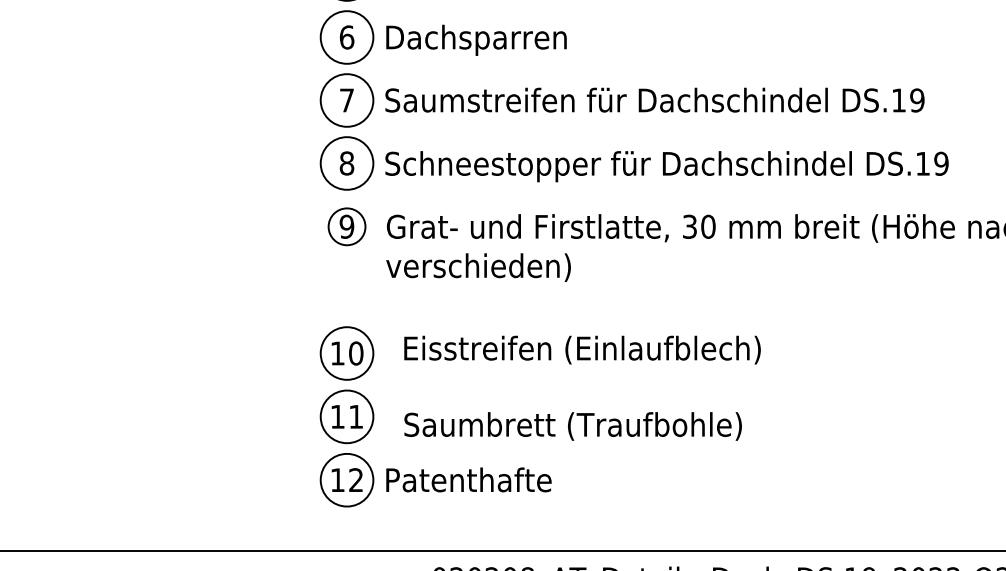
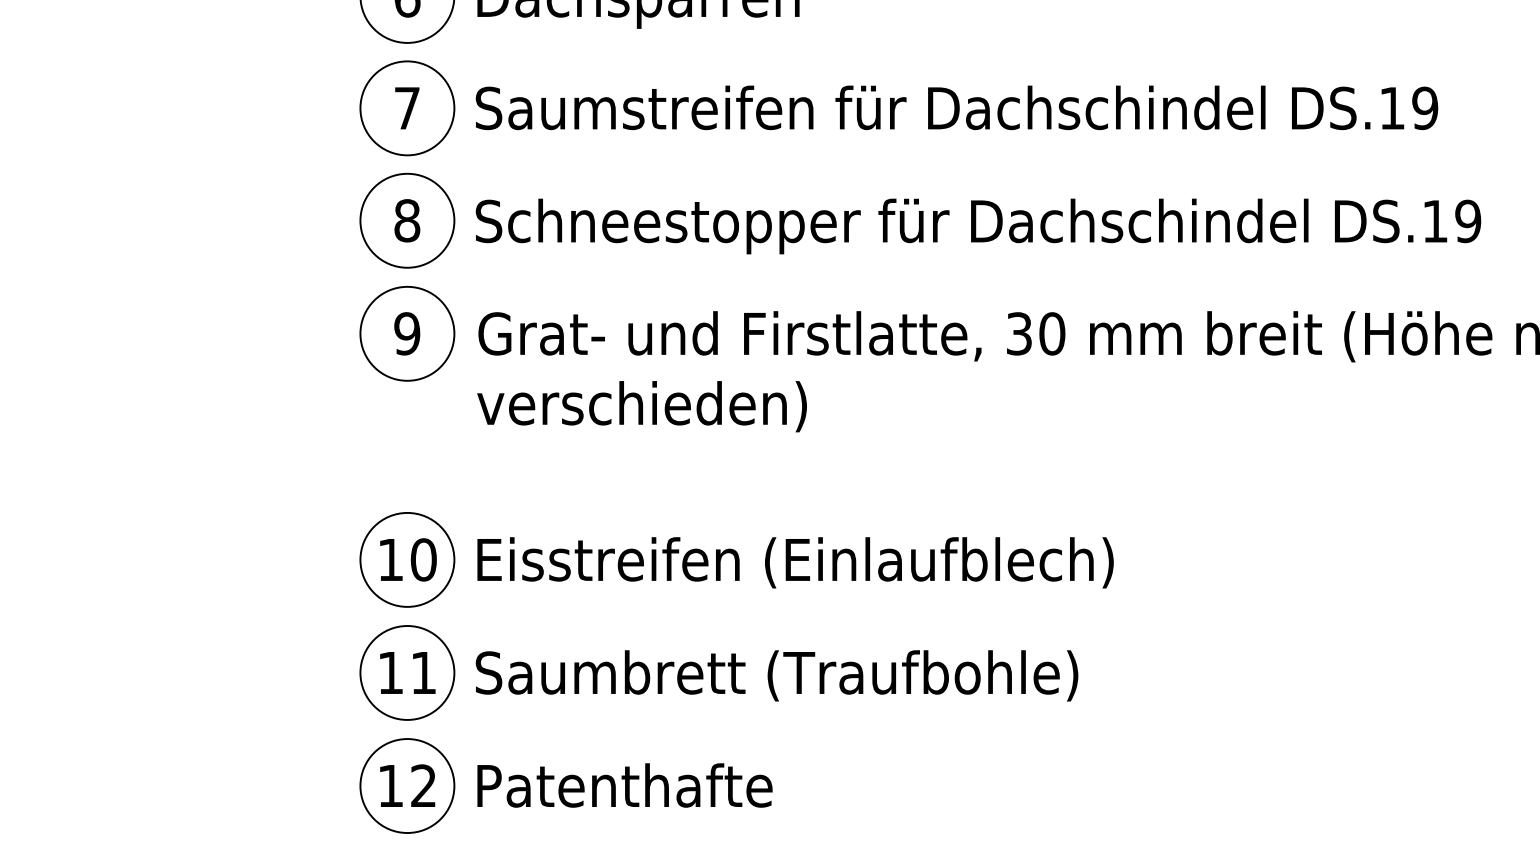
circle: (346, 226) -> (406, 333), size x1.43
text: (582, 349) -> (795, 561), moved
text: (572, 426) -> (775, 675), moved

